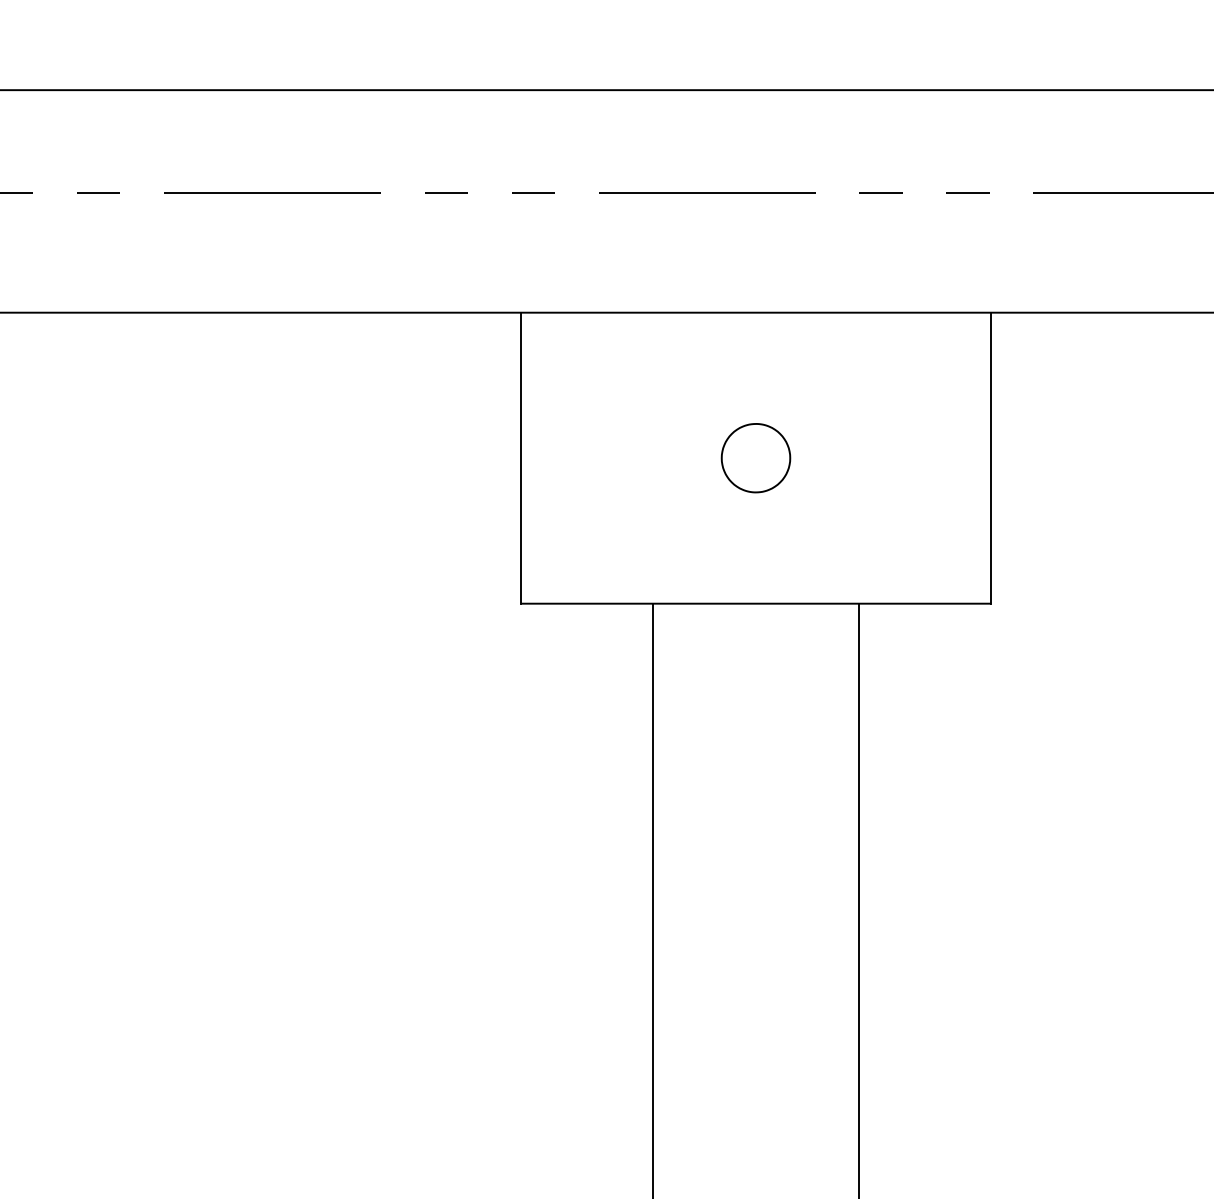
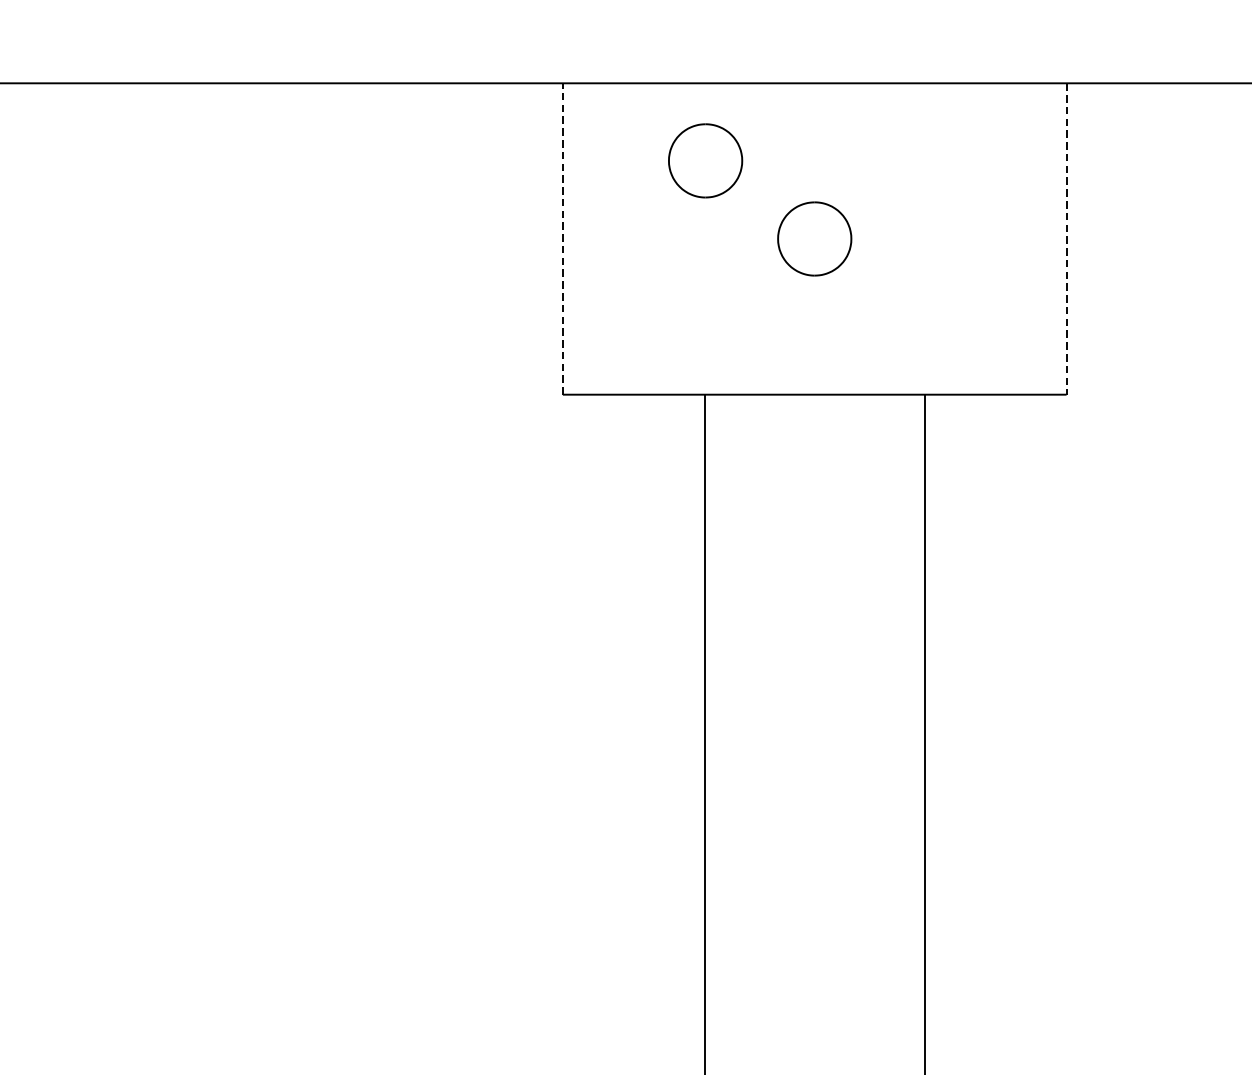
part: (653, 385) -> (705, 161), added
line: (520, 457) -> (562, 238), solid -> dashed
line: (991, 458) -> (1066, 239), solid -> dashed

